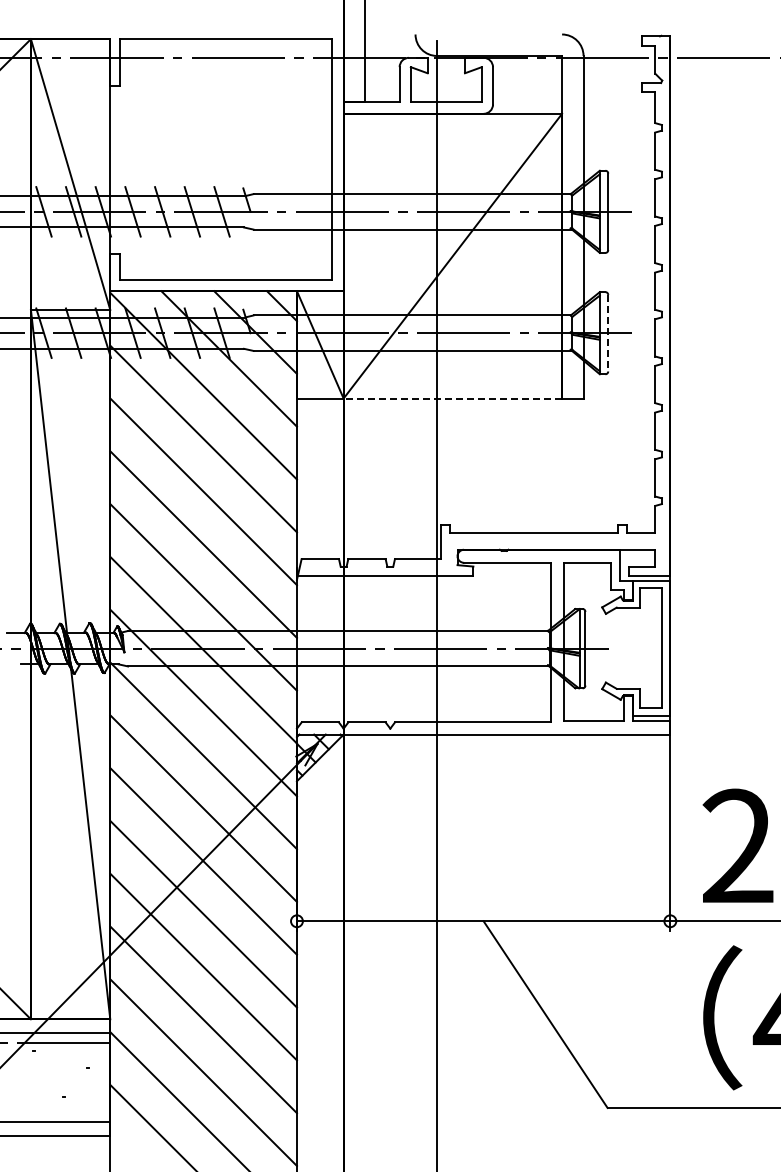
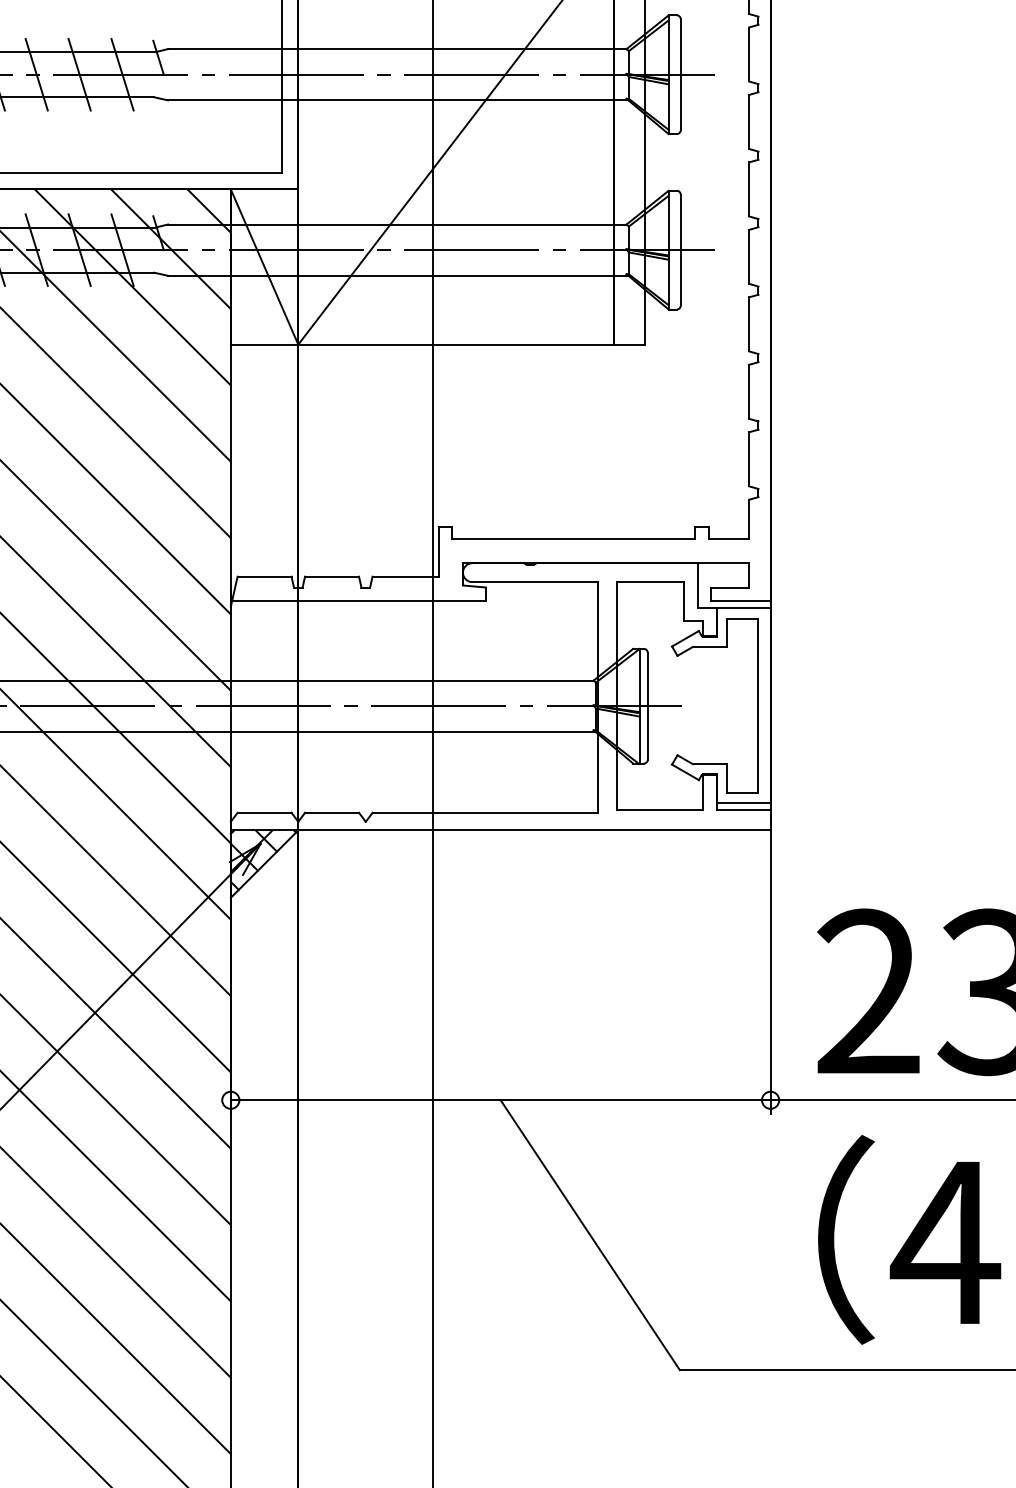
line: (608, 333) -> (681, 250), dashed -> solid
line: (452, 398) -> (455, 344), dashed -> solid

